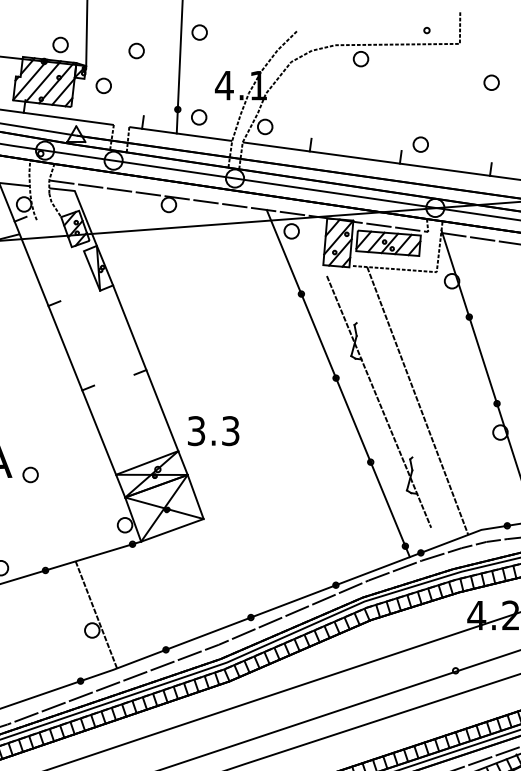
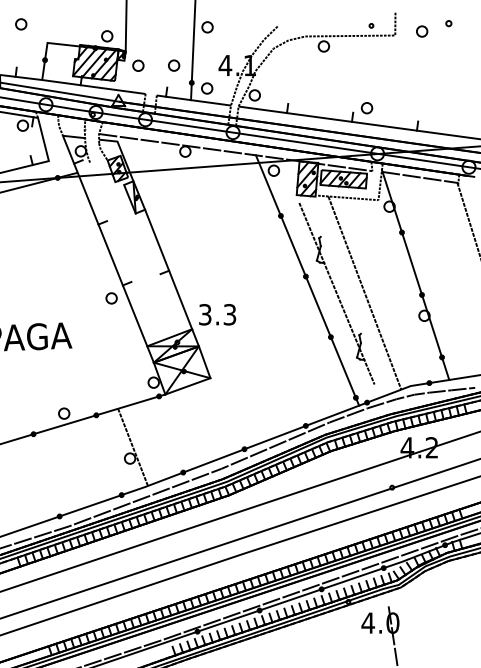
part: (137, 50) -> (174, 65), moved
part: (492, 82) -> (422, 31), moved
part: (30, 475) -> (111, 298), moved

